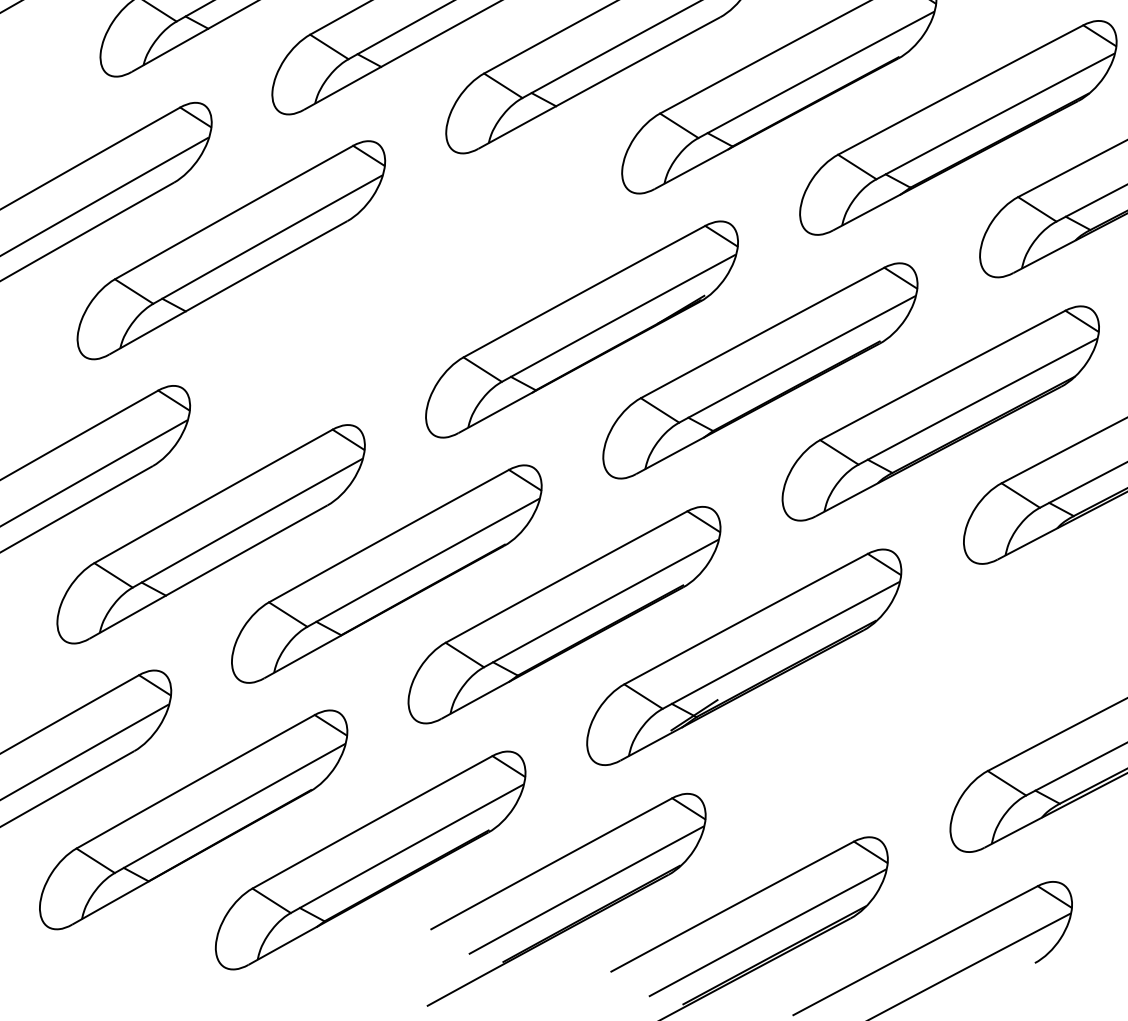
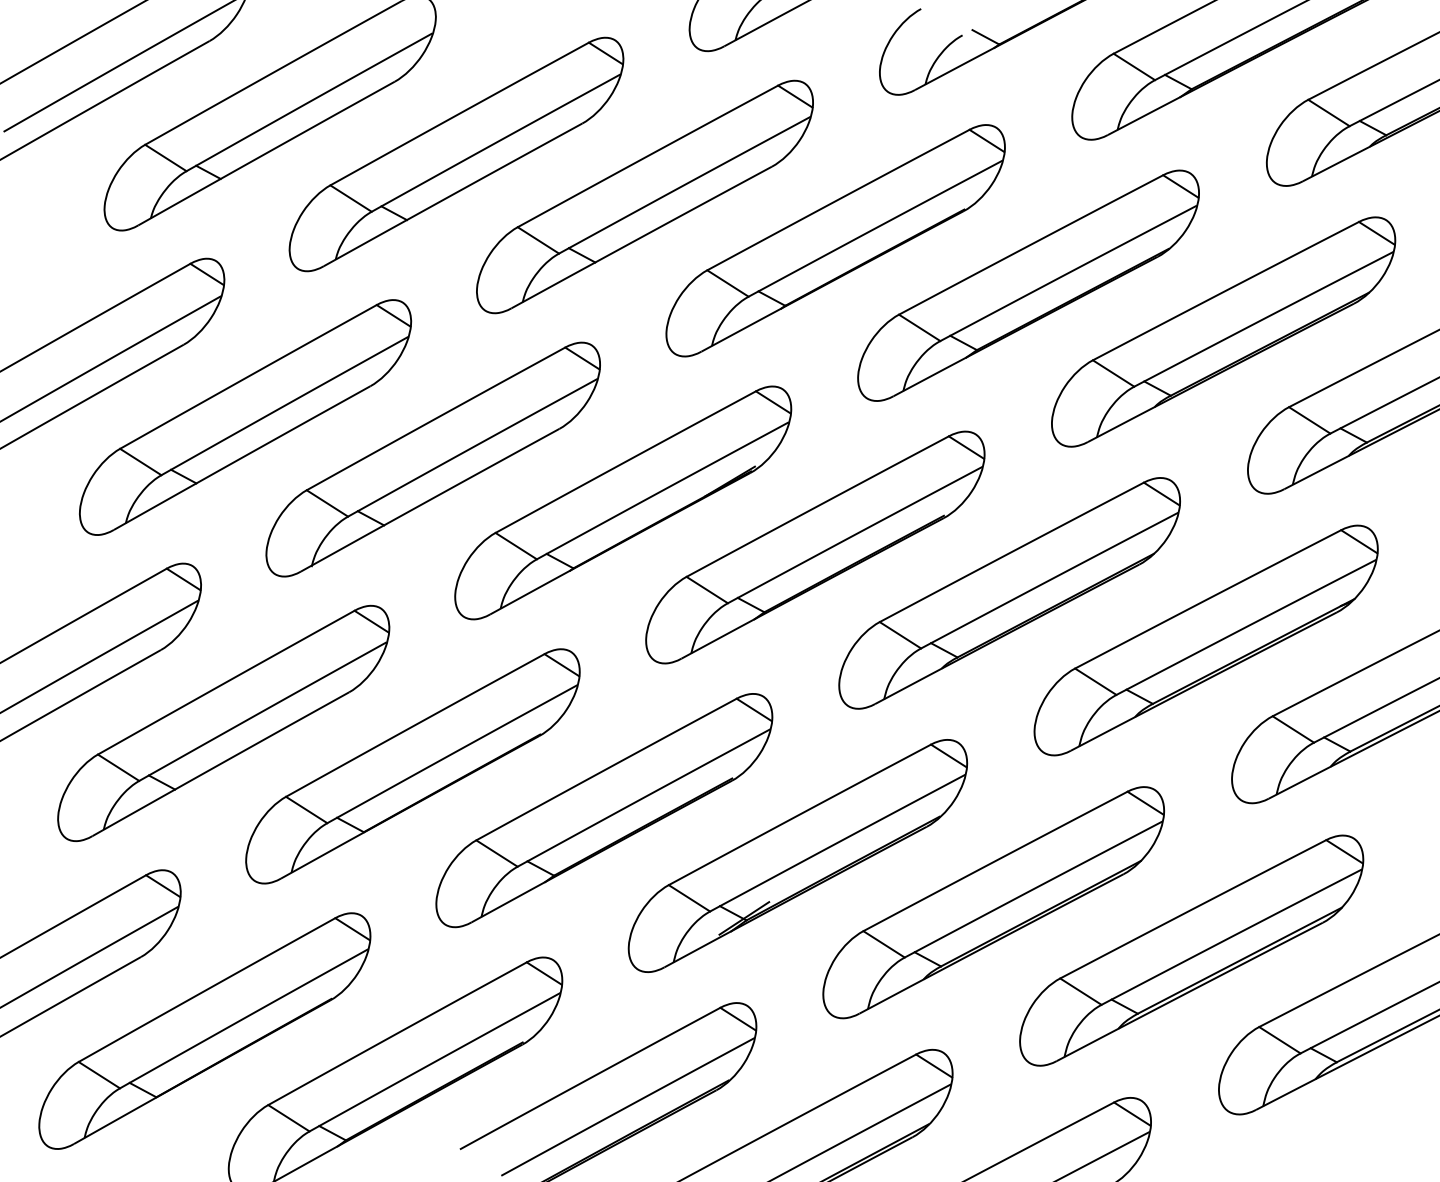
part: (404, 289) -> (432, 459), added
part: (925, 700) -> (993, 902), added

